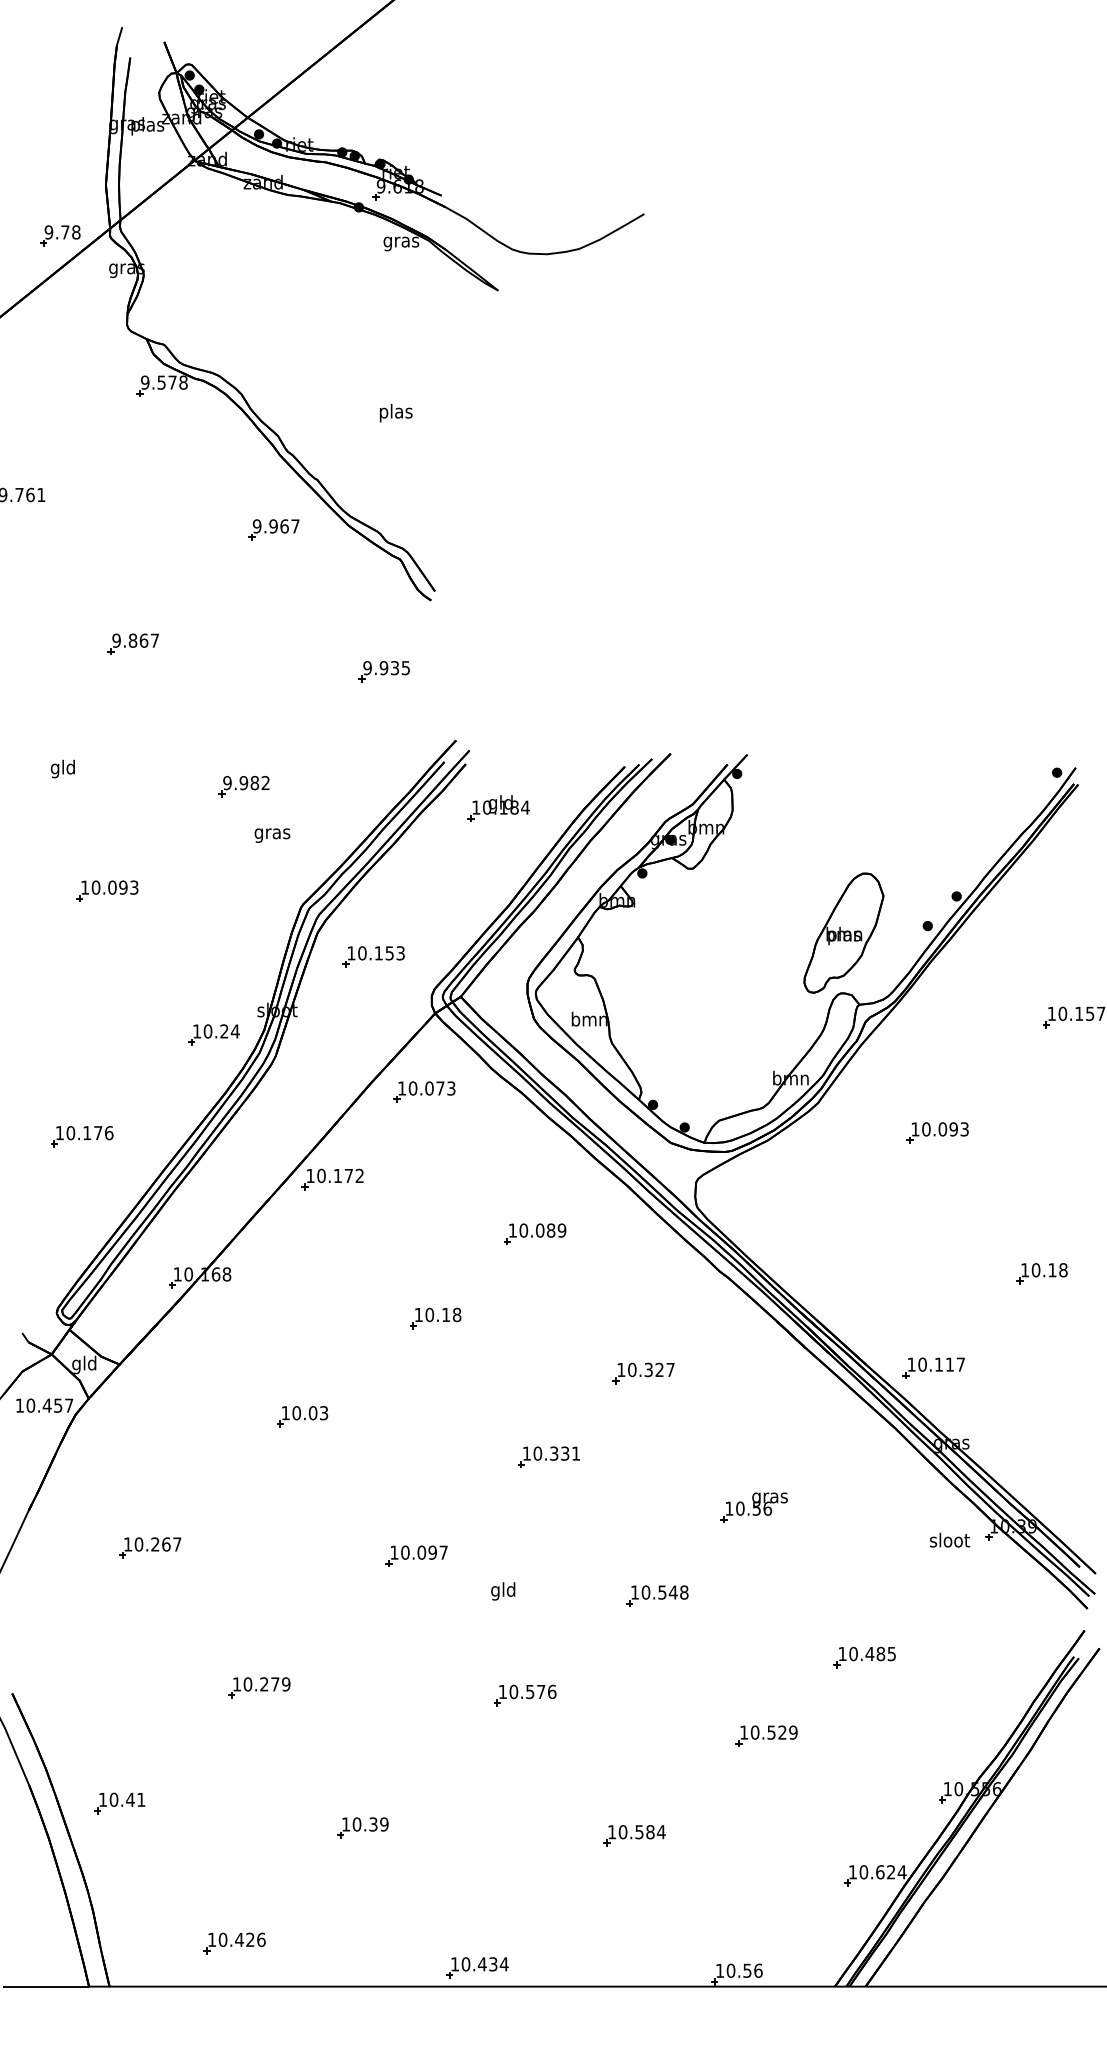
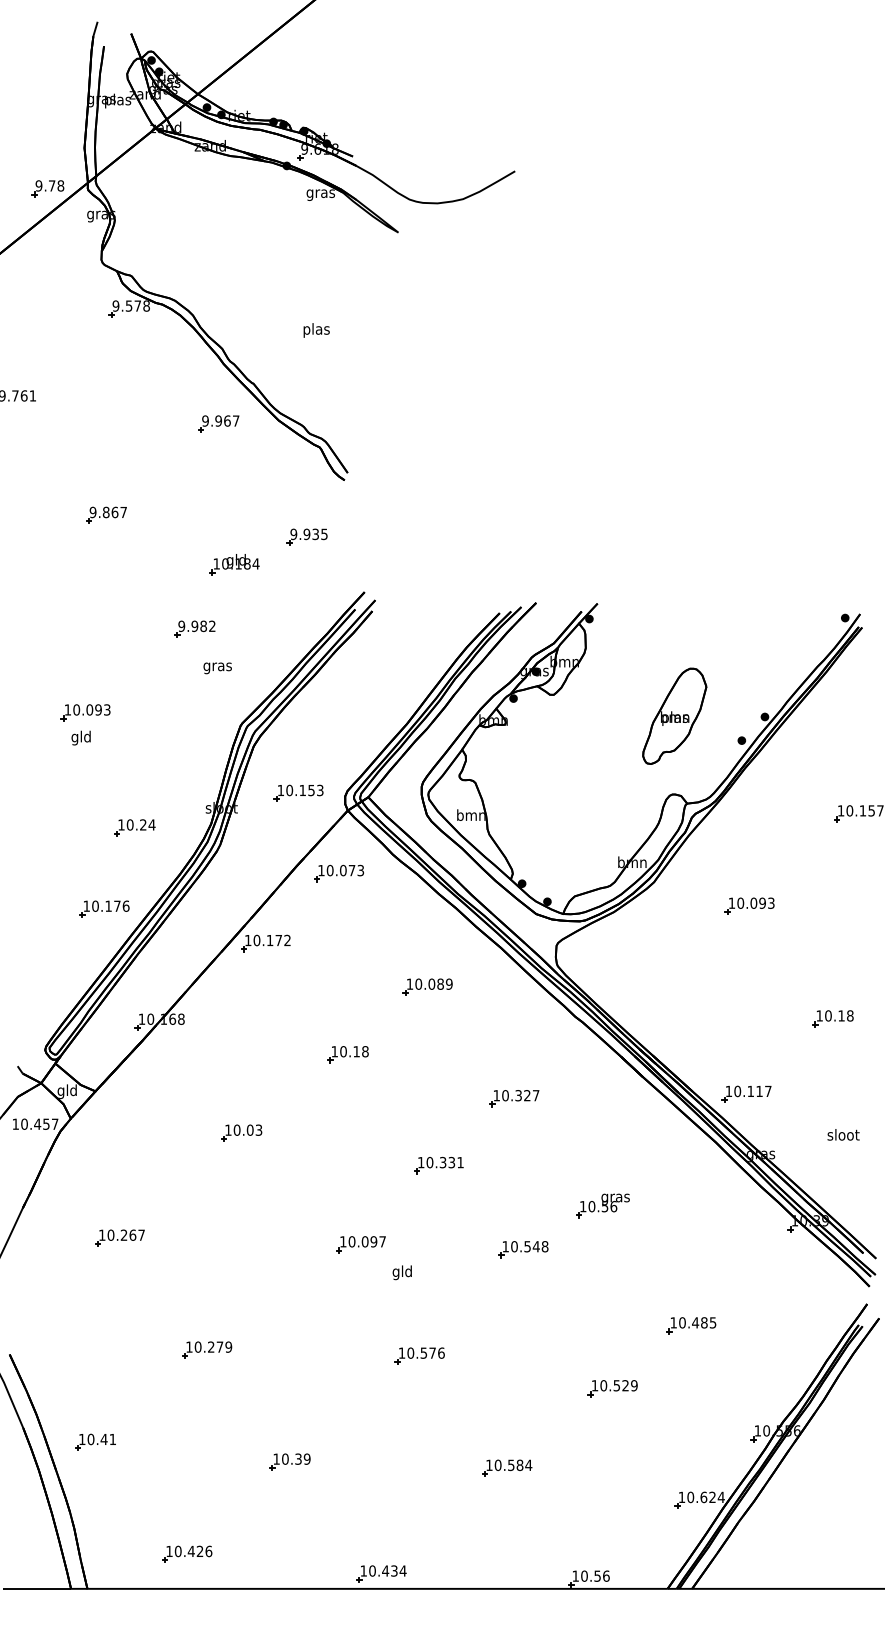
text: (62, 768) -> (80, 737), moved
part: (498, 808) -> (234, 564), moved
part: (843, 932) -> (674, 715), moved
part: (373, 955) -> (298, 792), moved
part: (213, 1034) -> (134, 827), moved
part: (82, 1135) -> (104, 908), moved
text: (949, 1539) -> (843, 1134), moved
part: (415, 1556) -> (360, 1244), moved
part: (657, 1596) -> (523, 1249), moved

